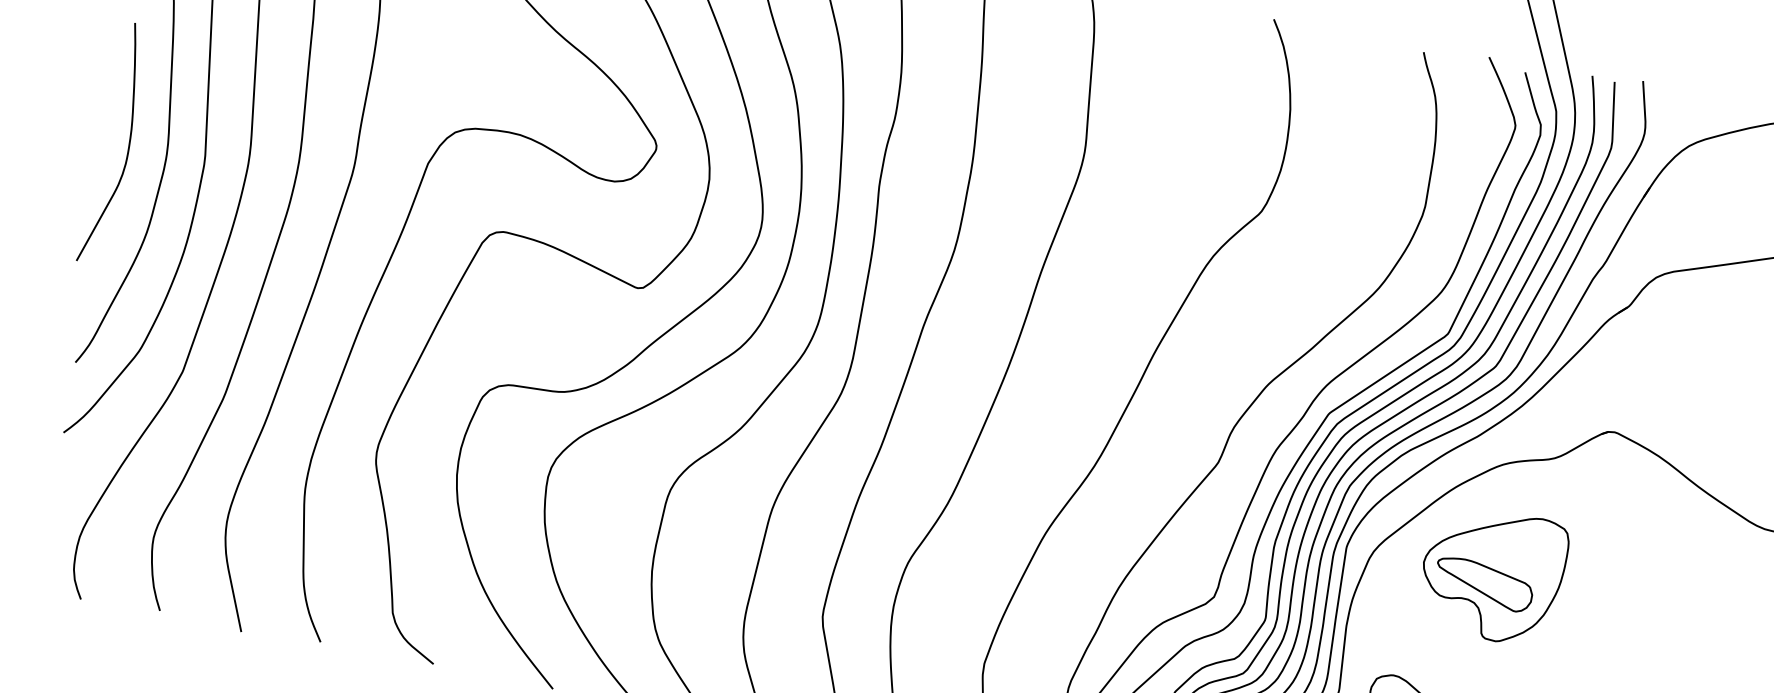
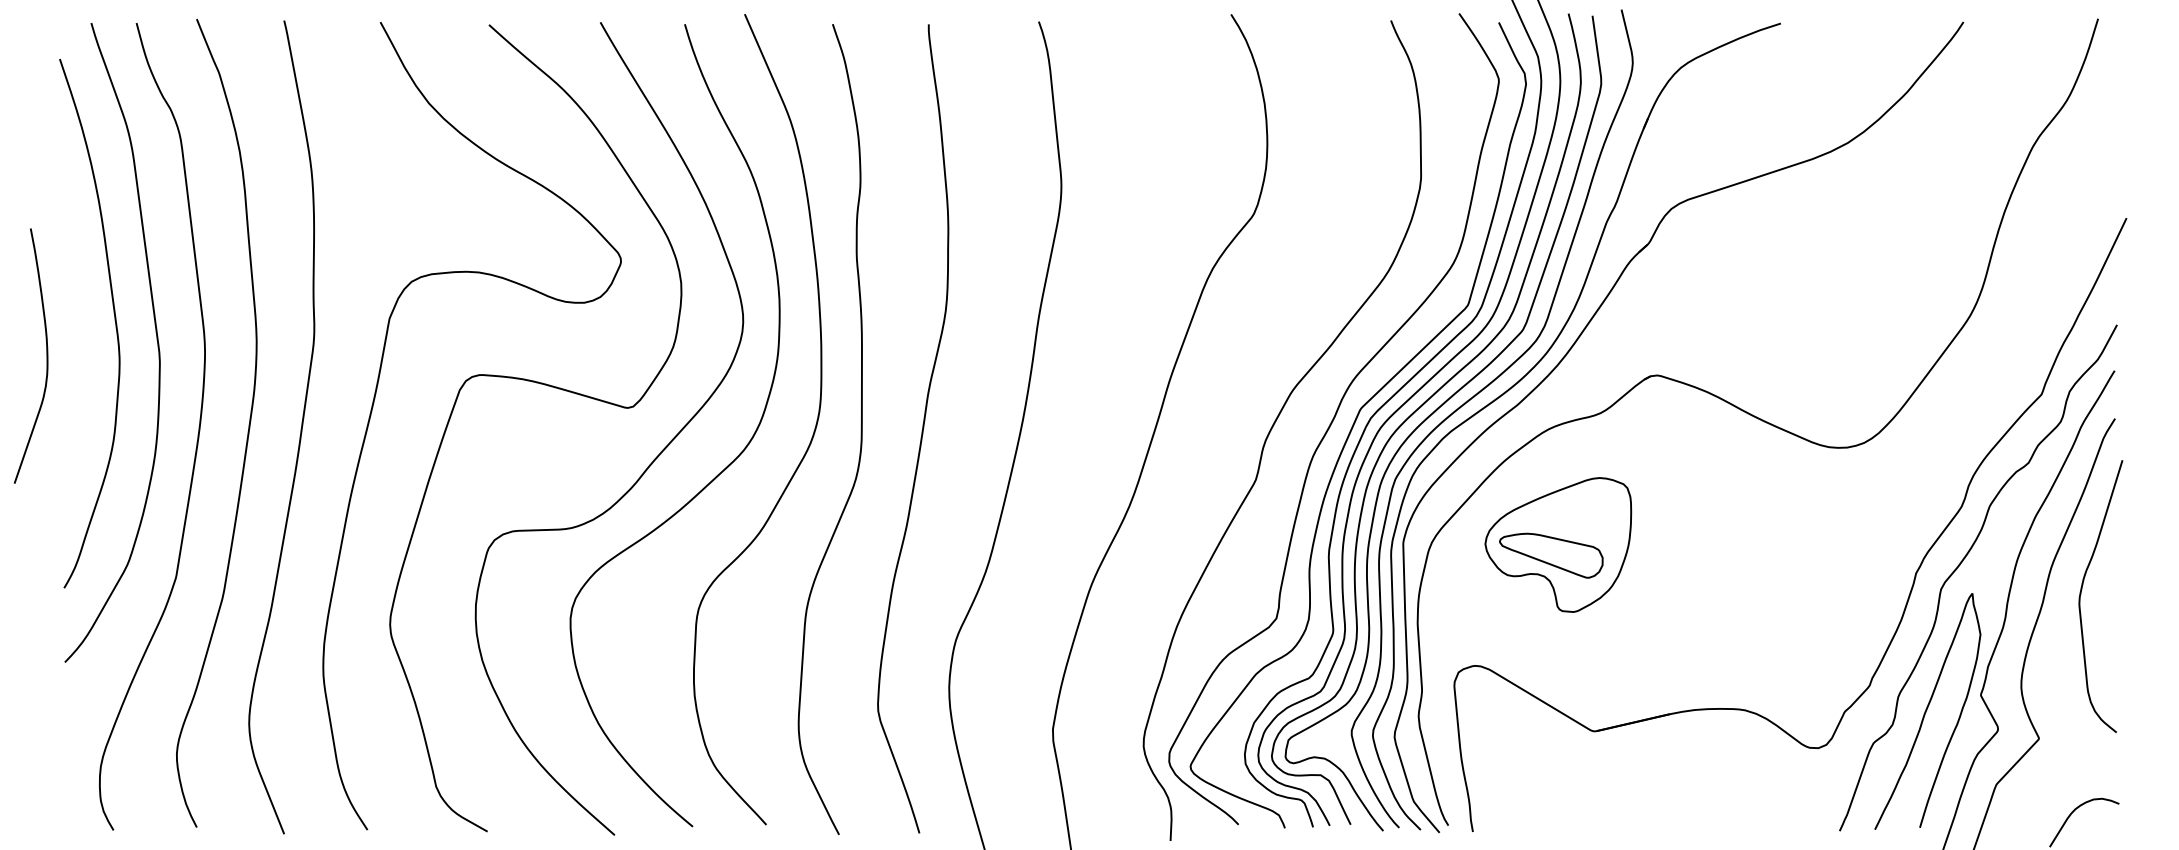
curve: (128, 145) -> (46, 355), moved

